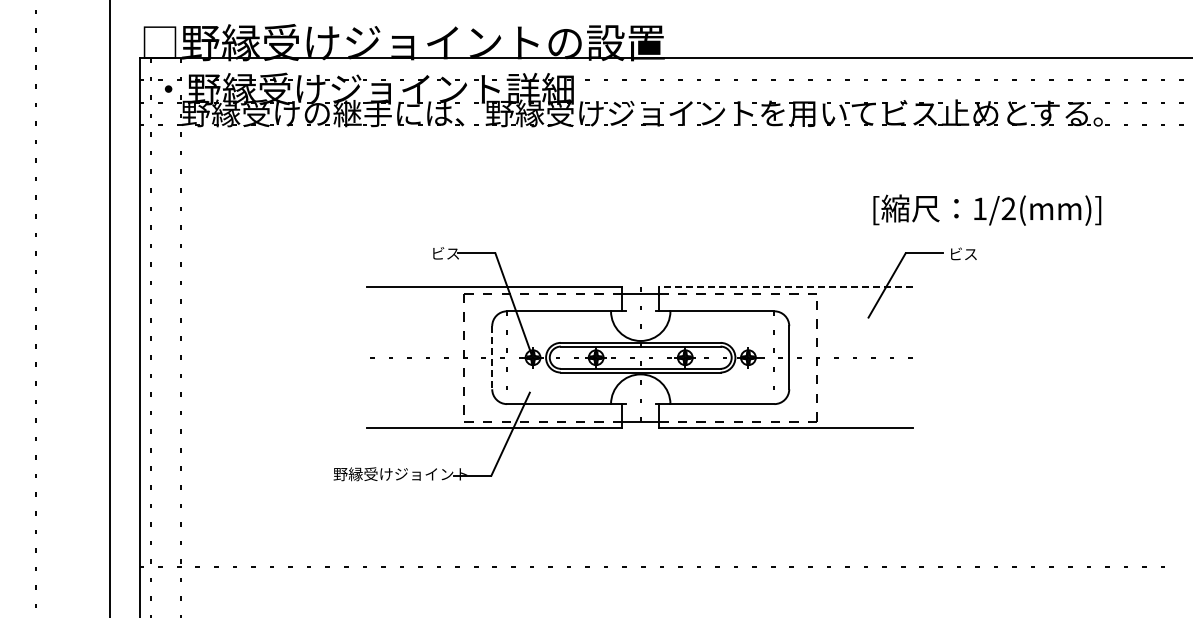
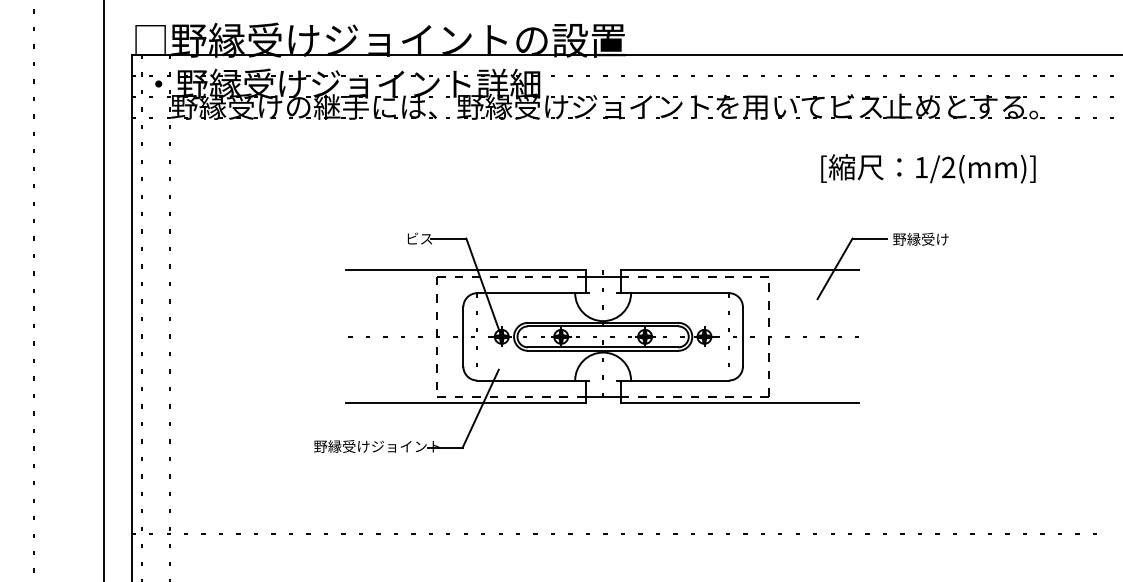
text: (987, 209) -> (928, 168), moved
text: (977, 254) -> (920, 239), ビス -> 野縁受け
line: (786, 287) -> (740, 270), dashed -> solid
line: (492, 357) -> (463, 336), dashed -> solid

